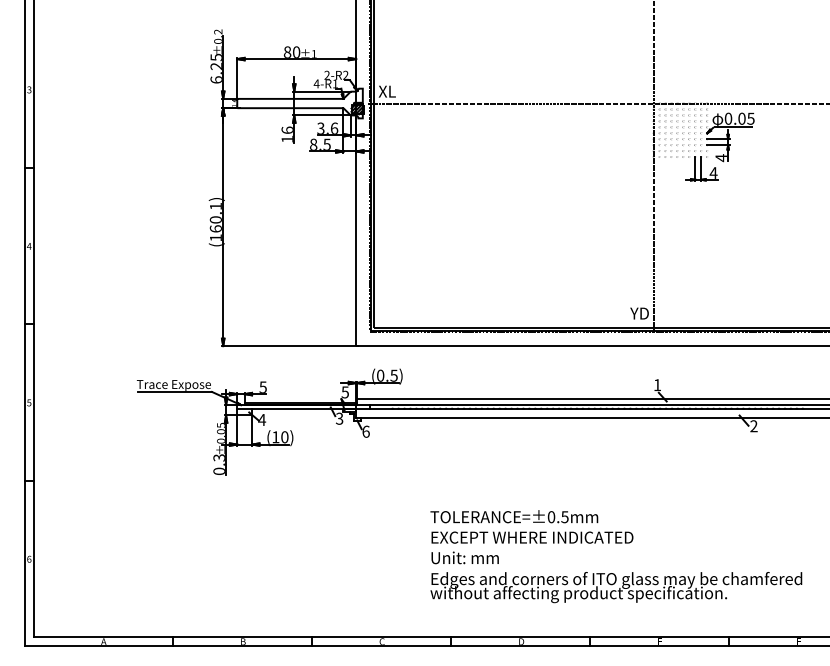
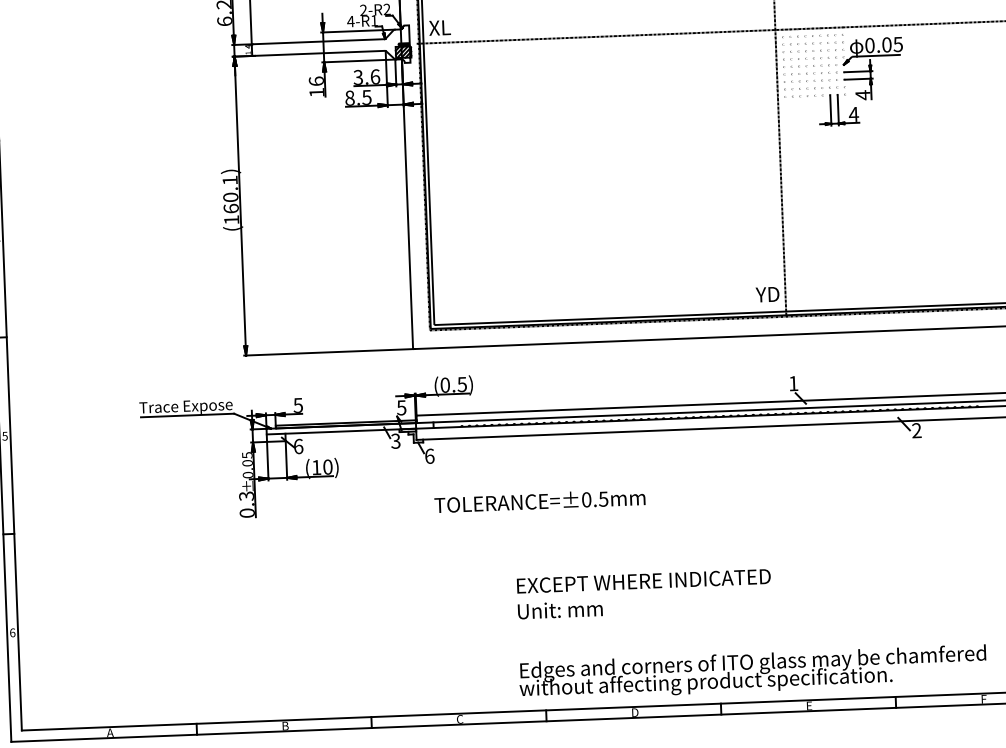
text: (262, 420) -> (299, 447), 4 -> 6
text: (514, 516) -> (540, 500), moved
text: (616, 587) -> (753, 672), moved

